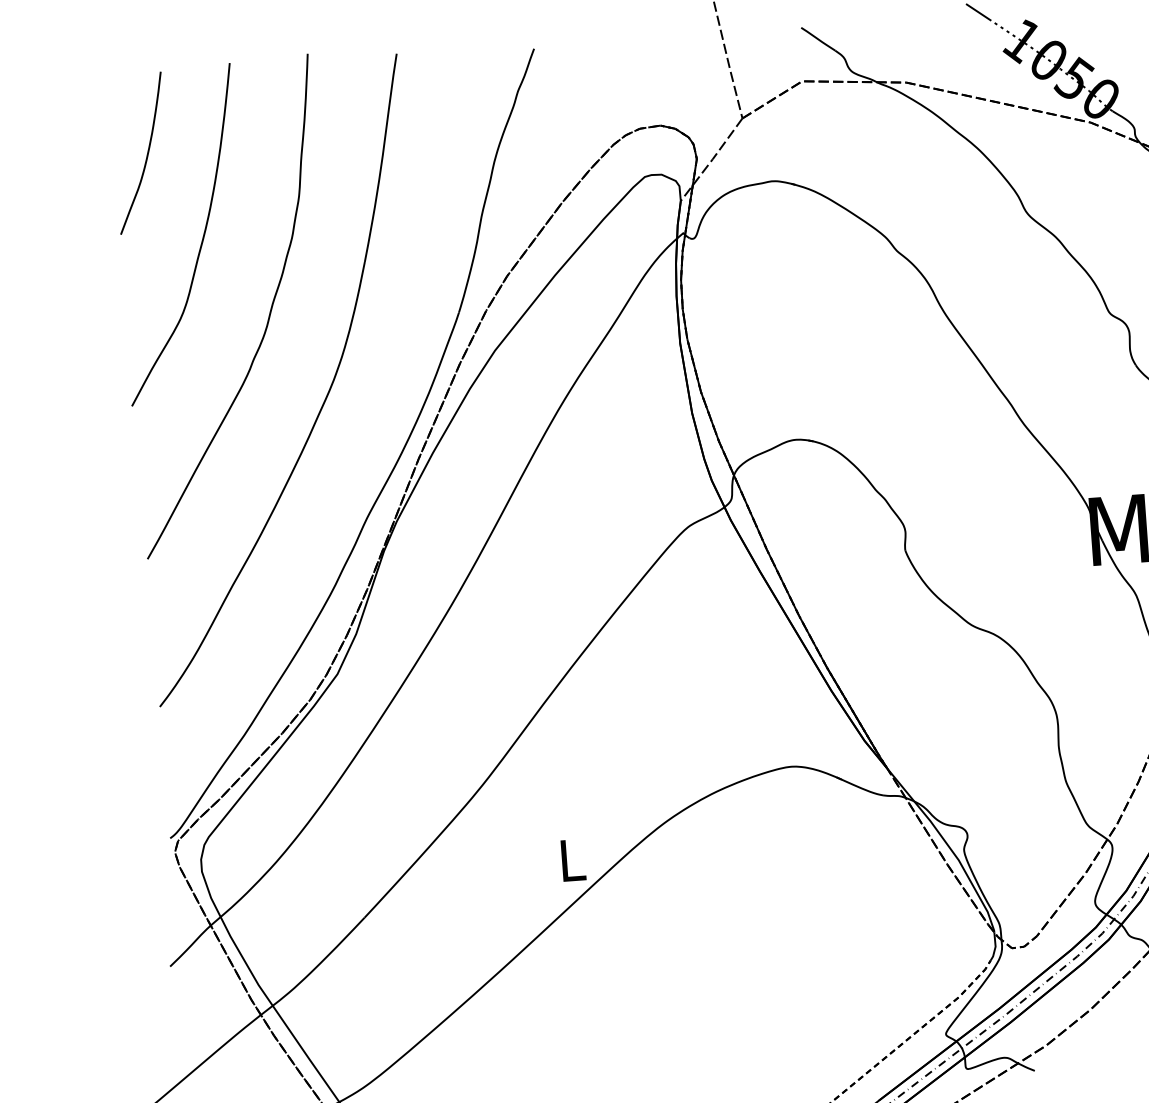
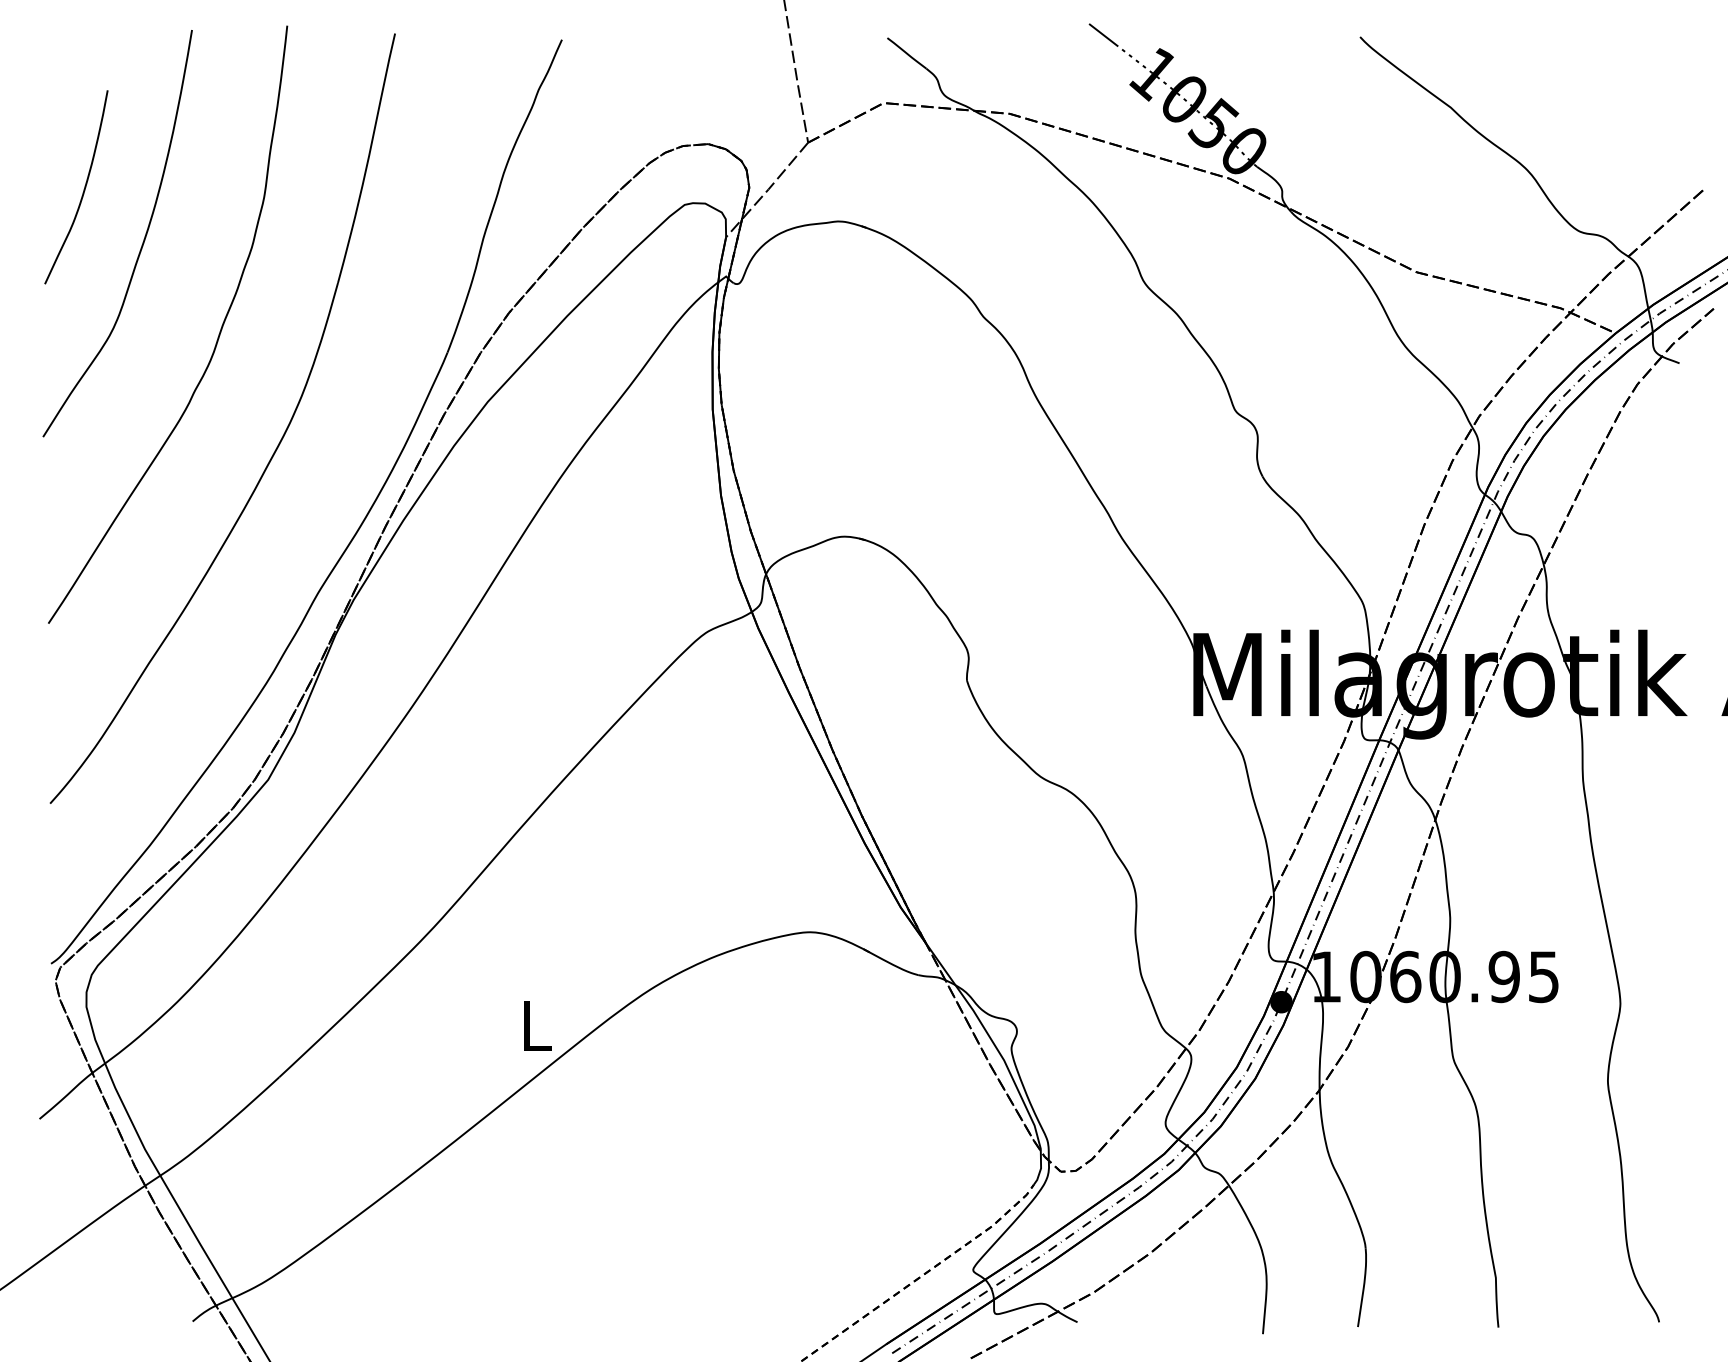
curve: (146, 154) -> (83, 189), moved

